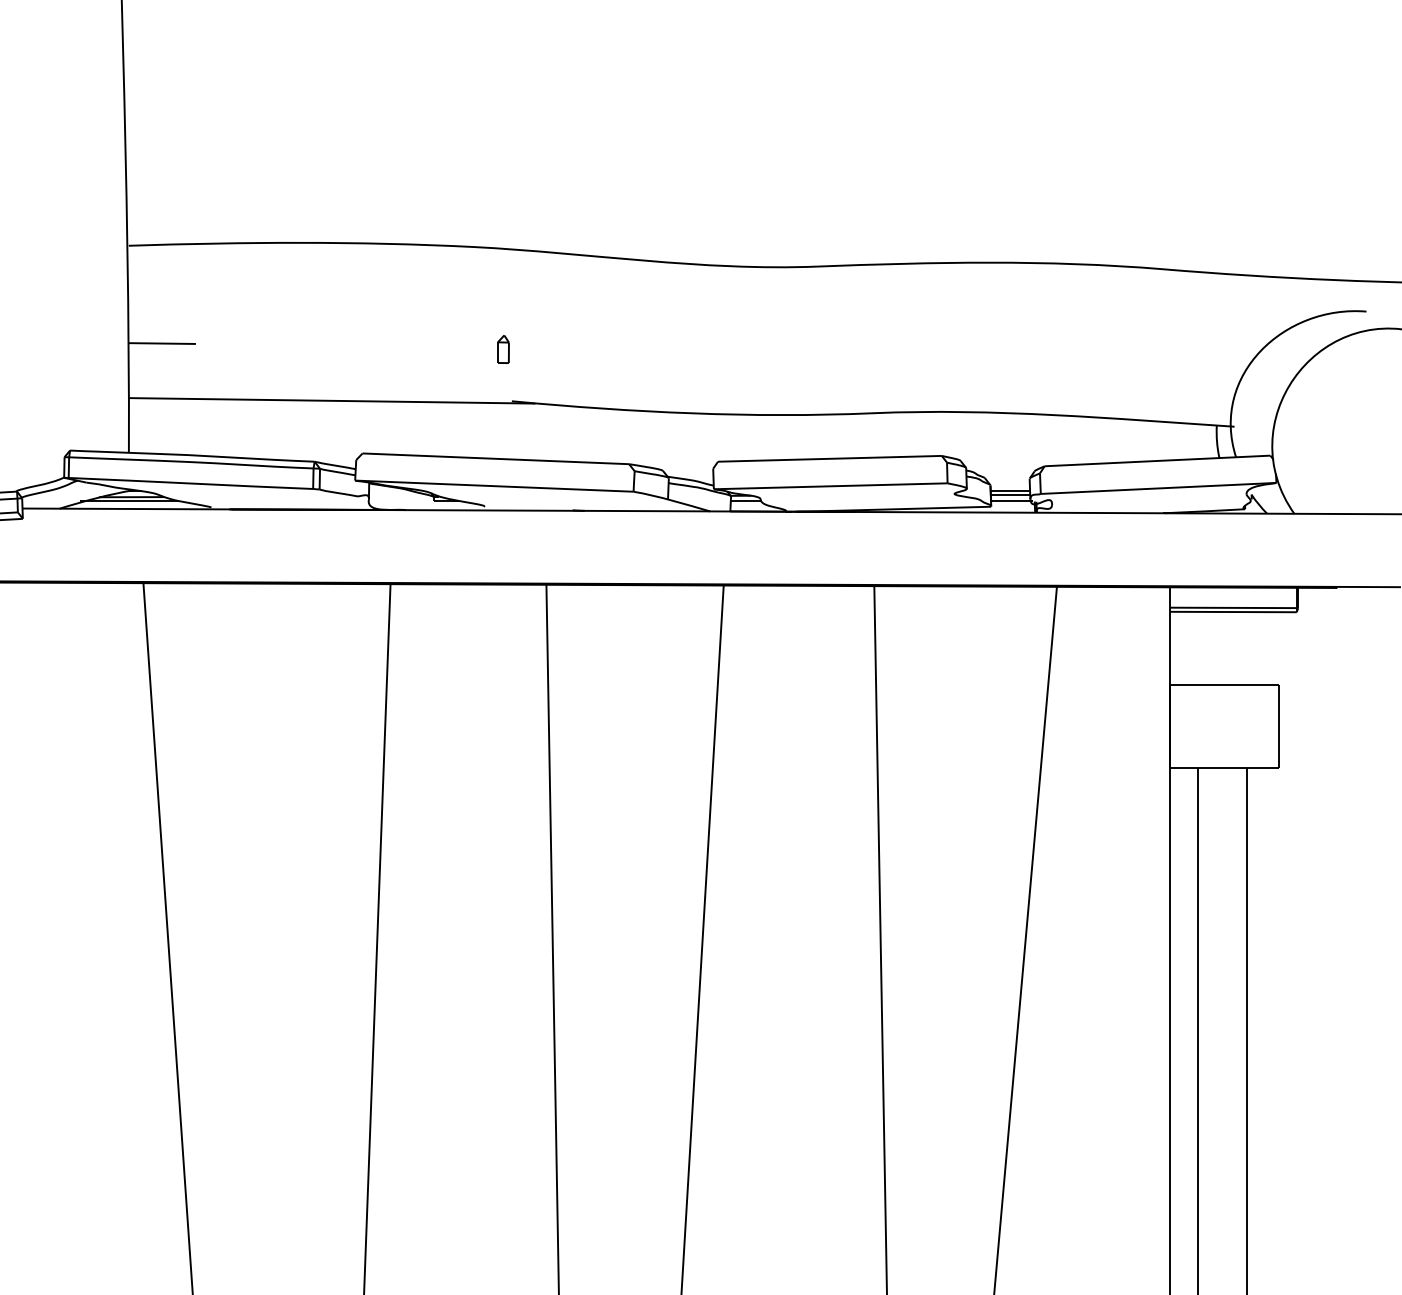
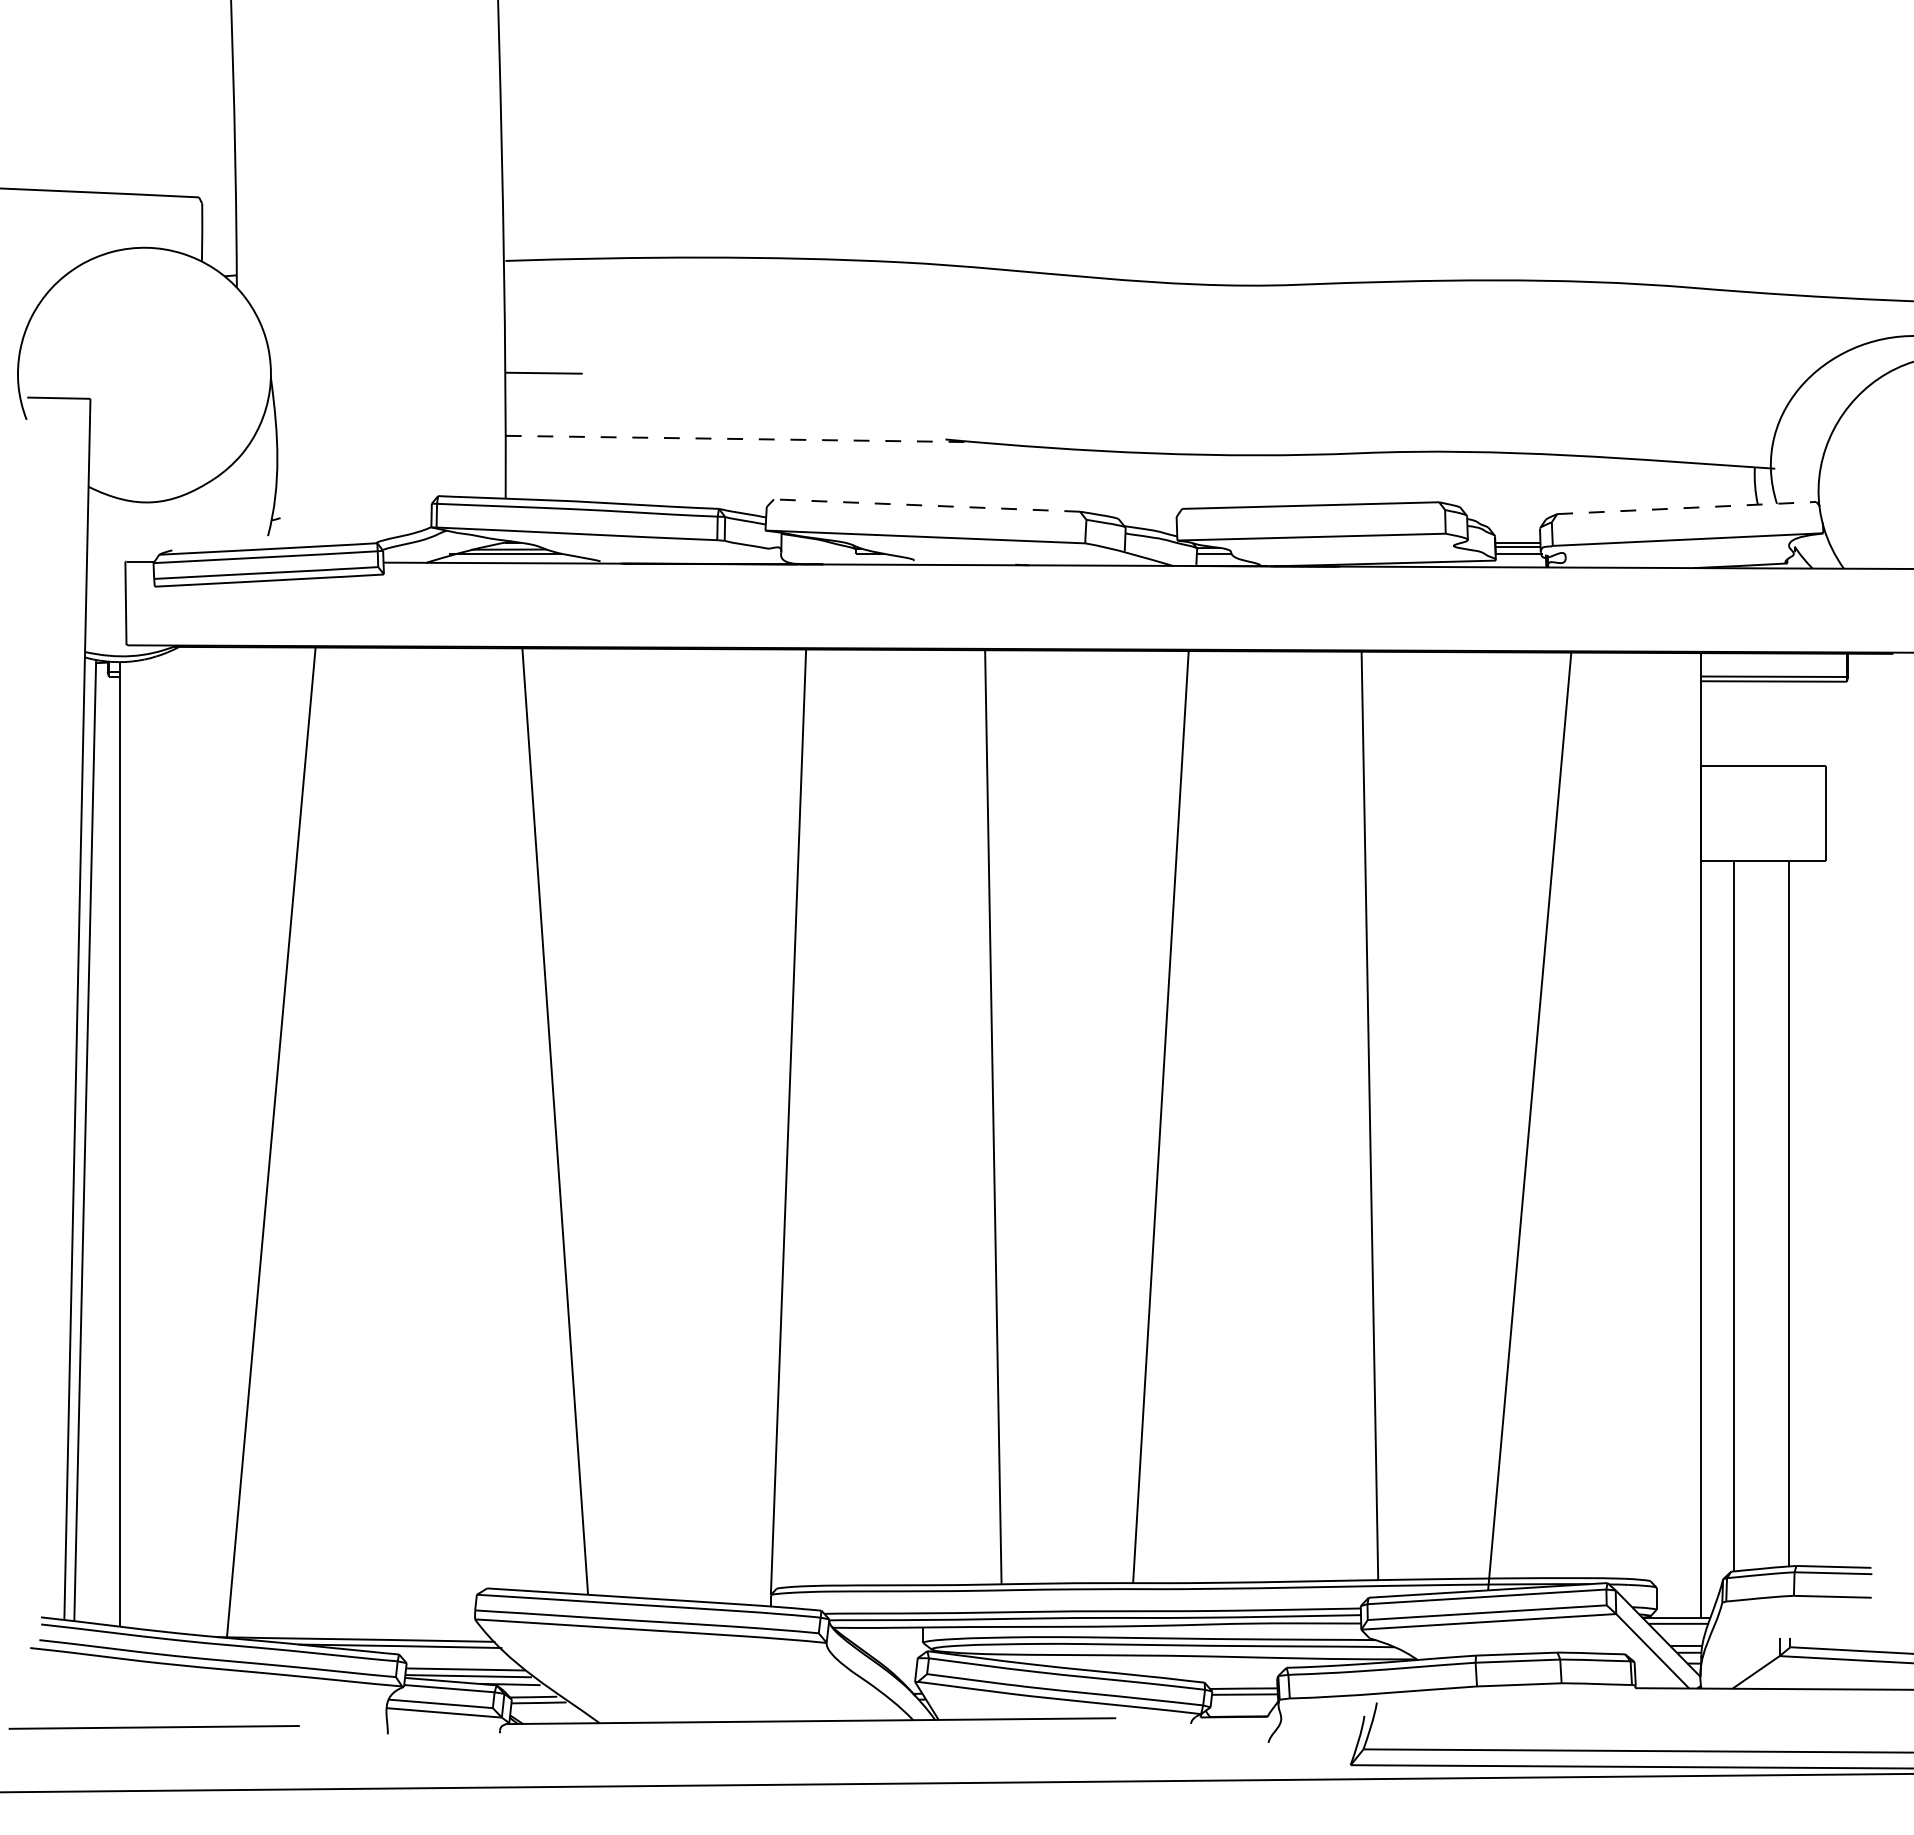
part: (503, 349) -> (935, 379), removed
line: (332, 401) -> (739, 439), solid -> dashed
line: (495, 458) -> (926, 505), solid -> dashed
line: (1157, 461) -> (1686, 508), solid -> dashed

